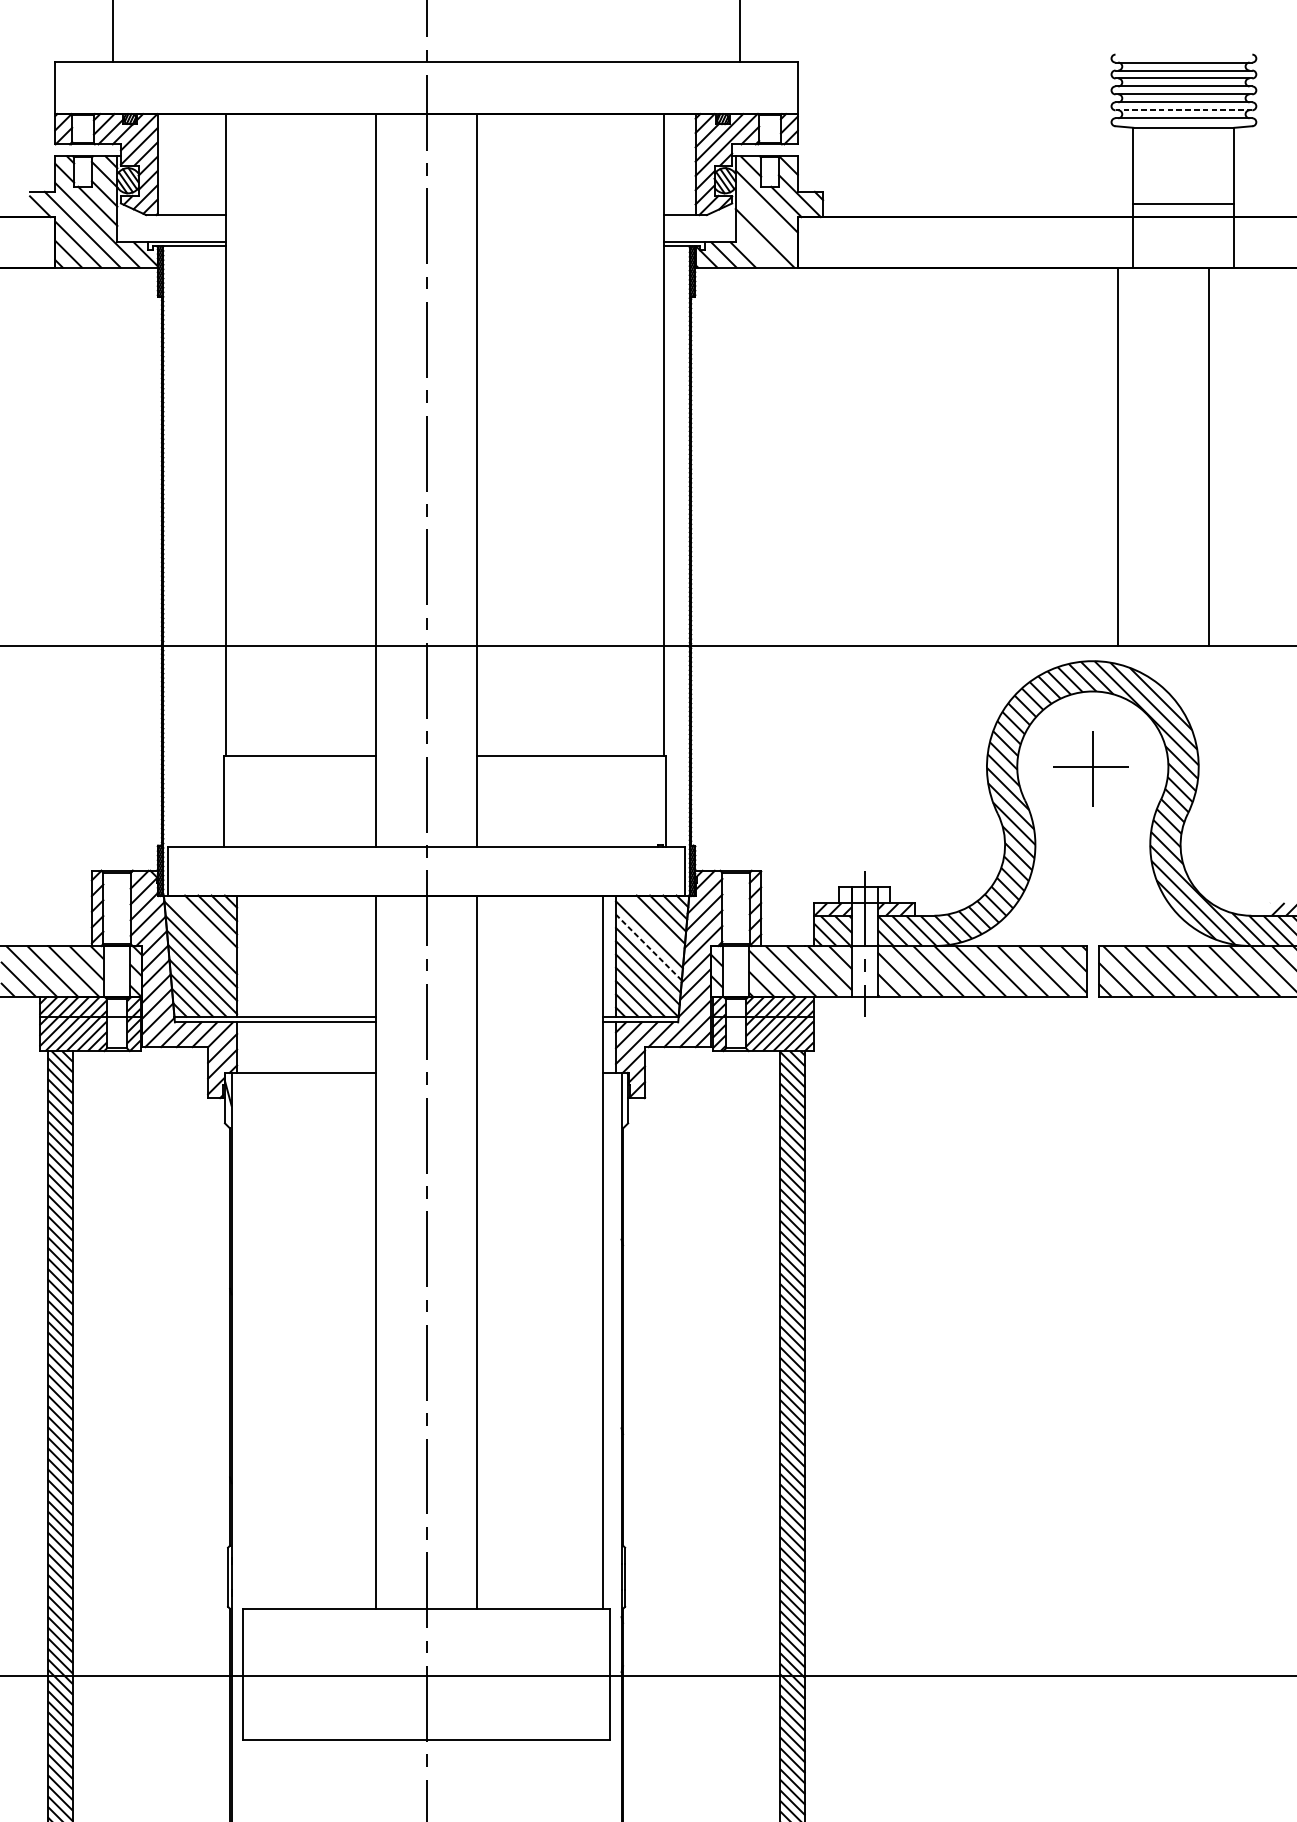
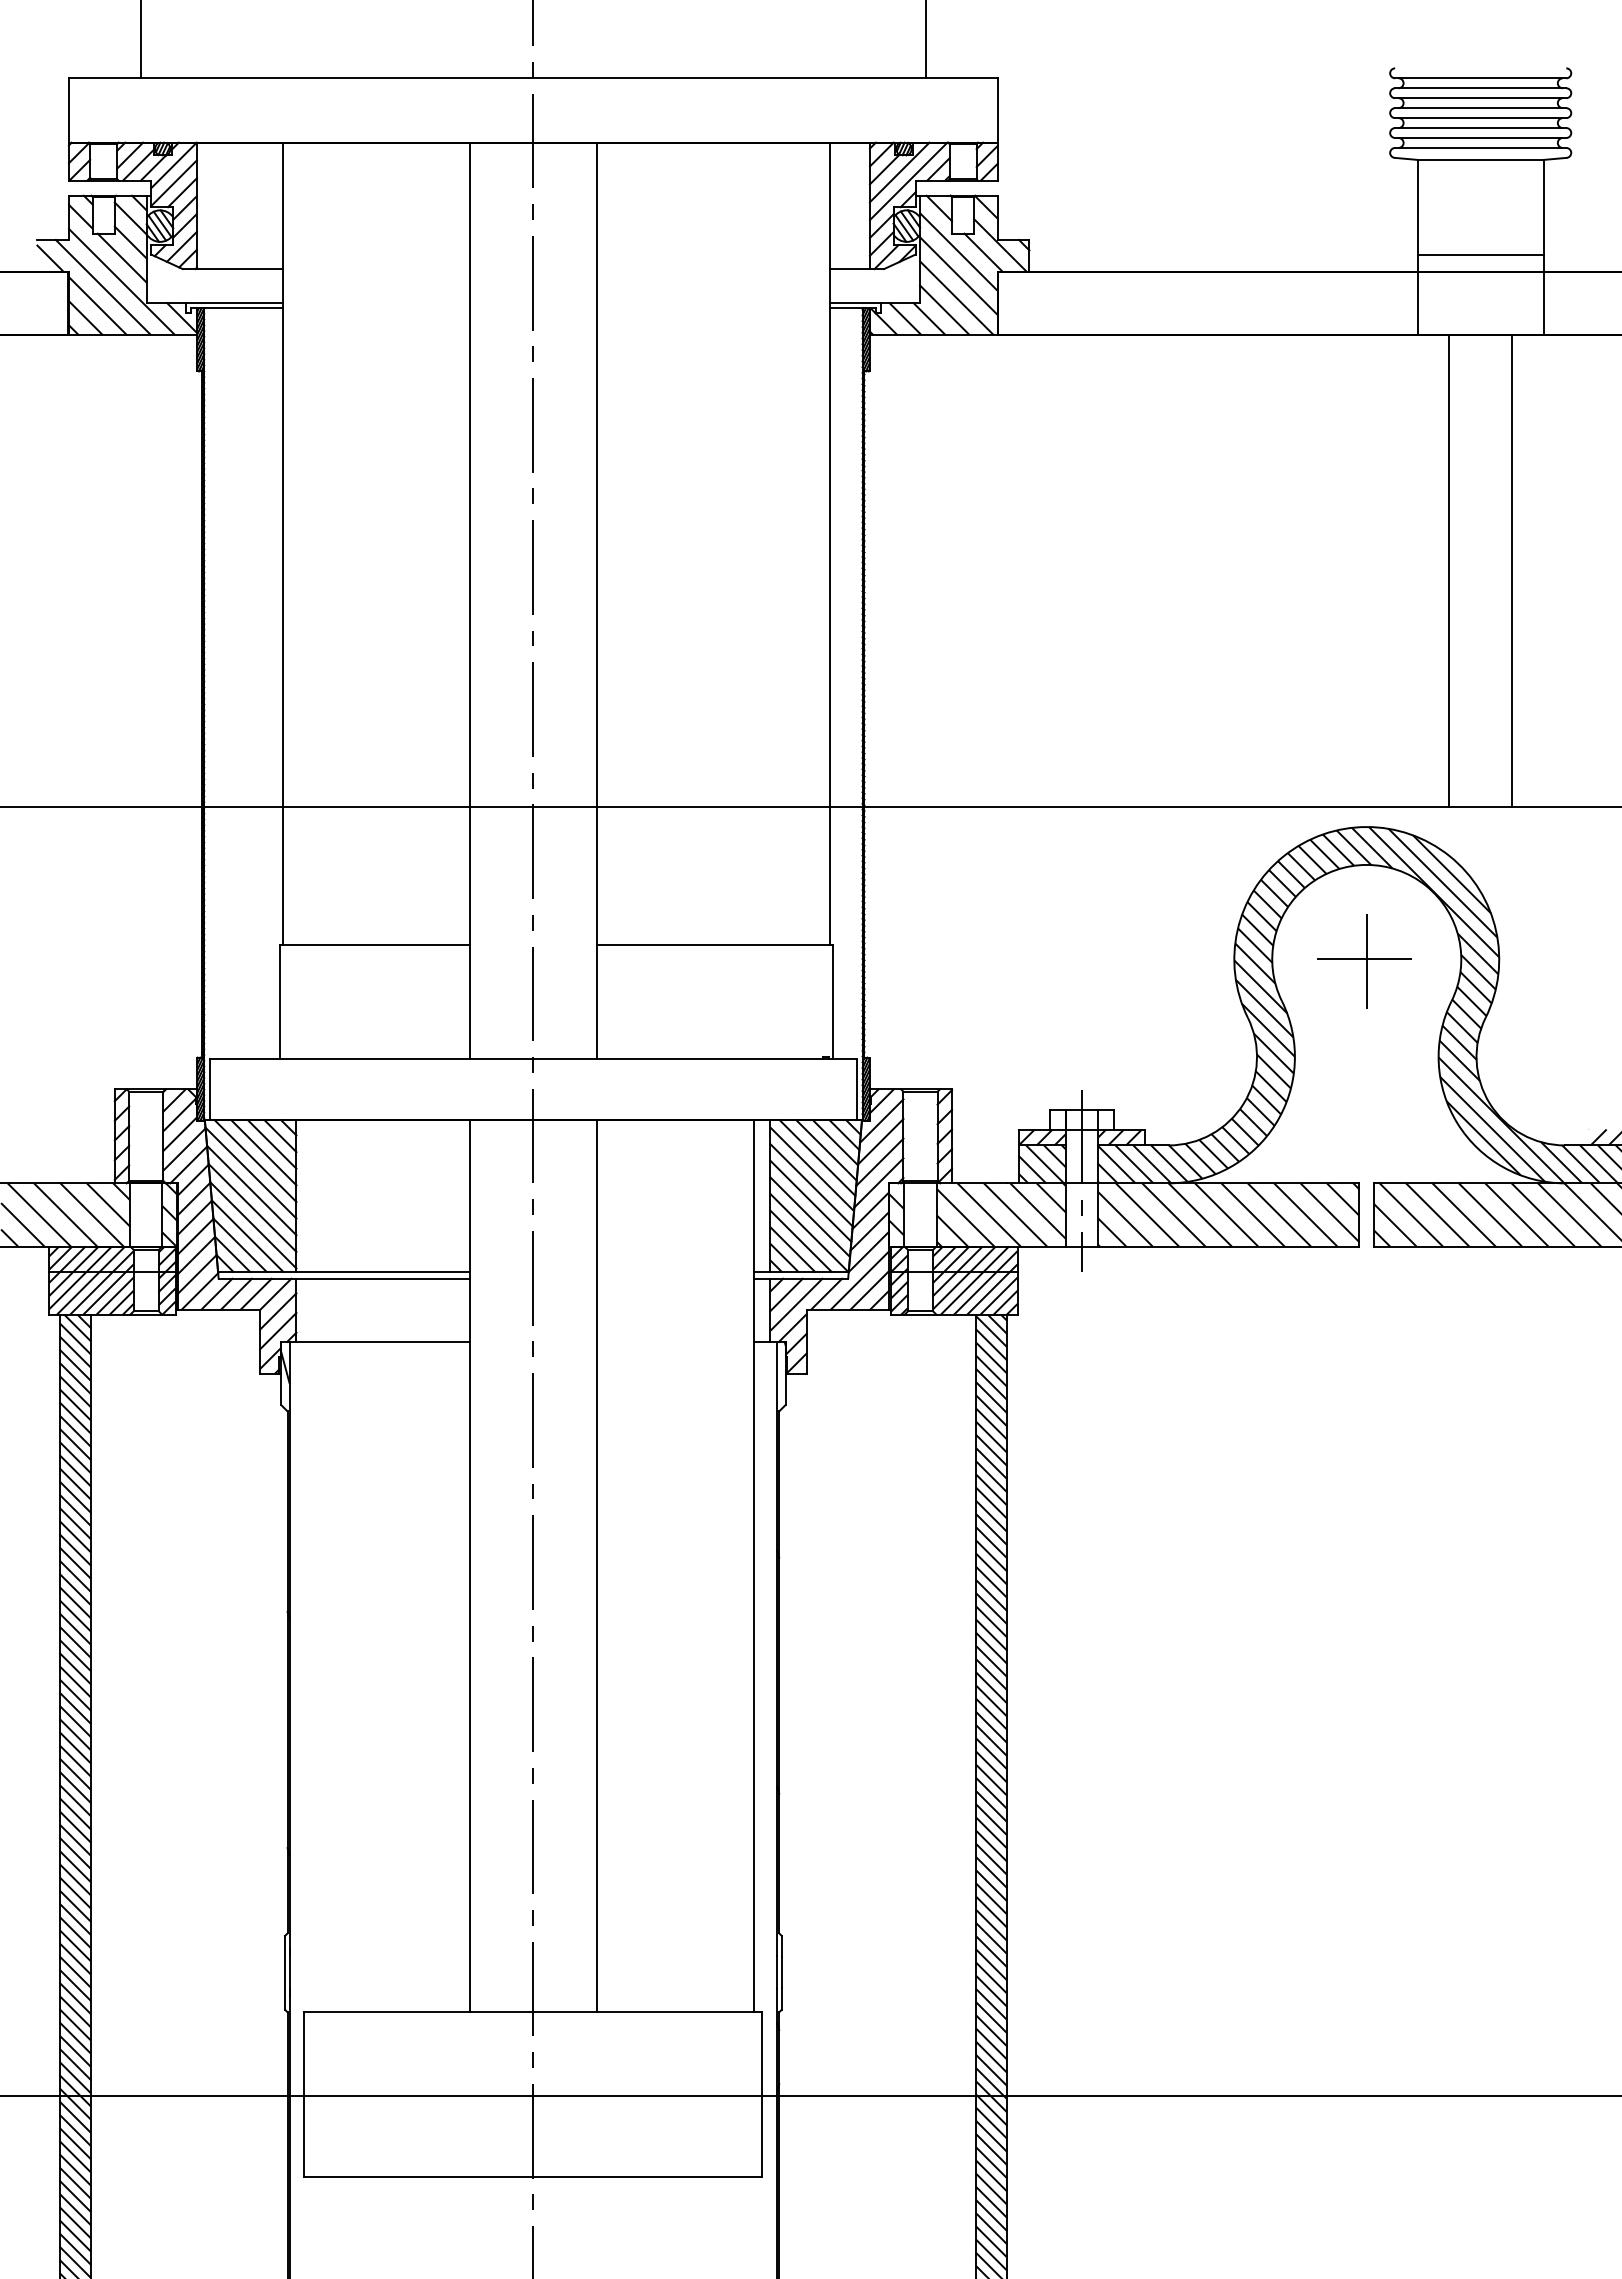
line: (1183, 110) -> (1480, 138), dashed -> solid
line: (766, 221) -> (958, 276), added
line: (755, 247) -> (944, 309), added
line: (1118, 456) -> (1449, 570), moved
line: (653, 925) -> (817, 1157), added
line: (204, 927) -> (255, 1160), added
line: (648, 946) -> (811, 1184), dashed -> solid

